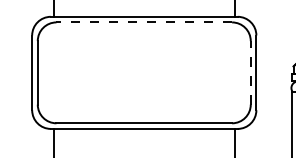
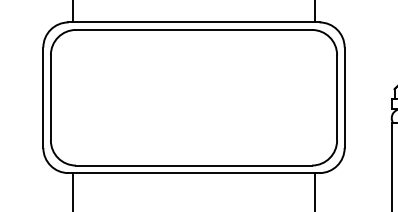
line: (144, 22) -> (194, 30), dashed -> solid
line: (250, 72) -> (336, 97), dashed -> solid

